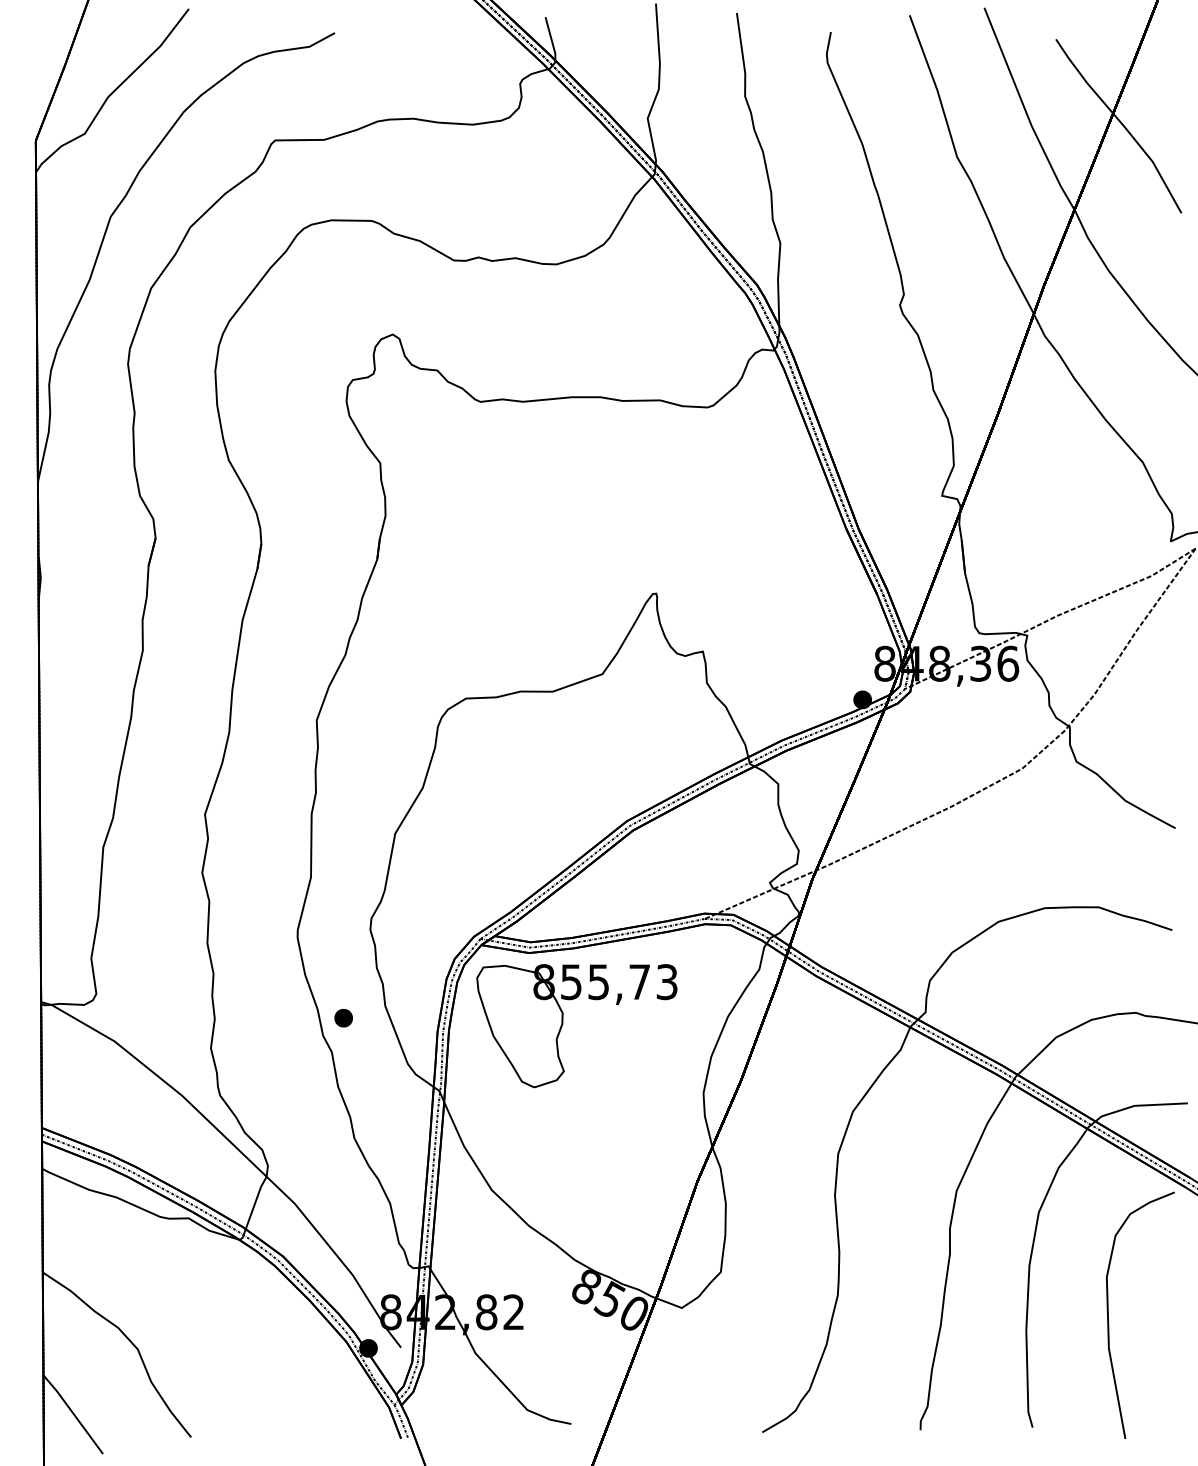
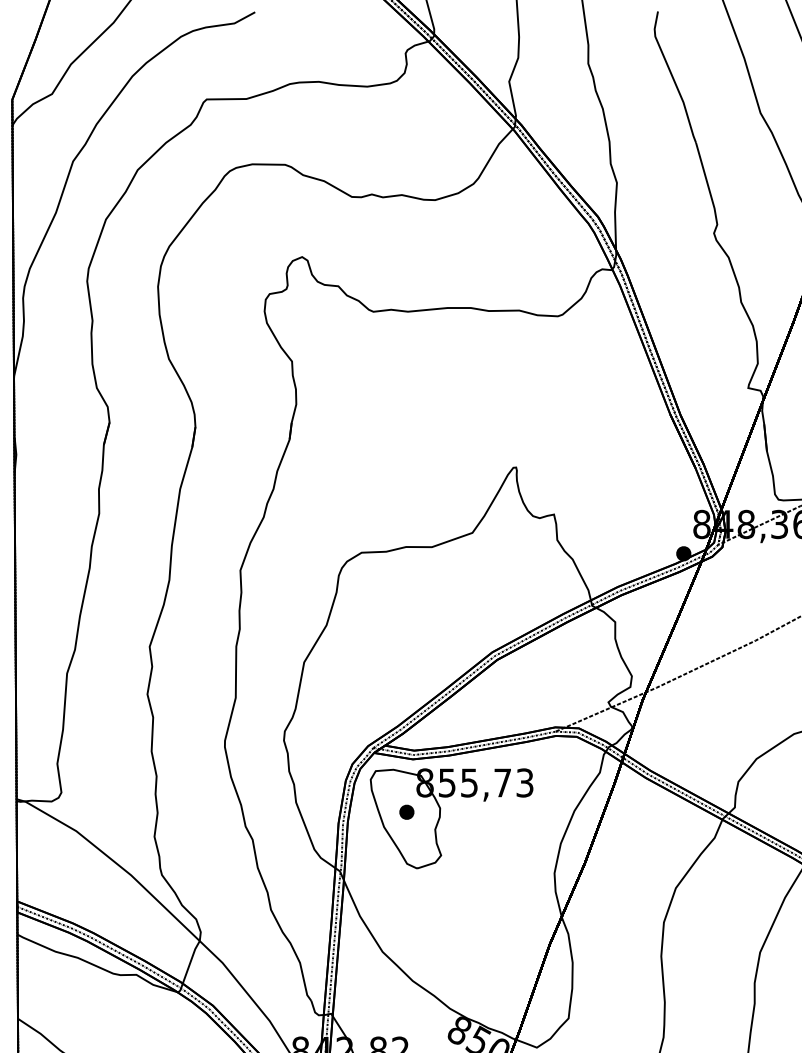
part: (343, 1018) -> (406, 812), moved

